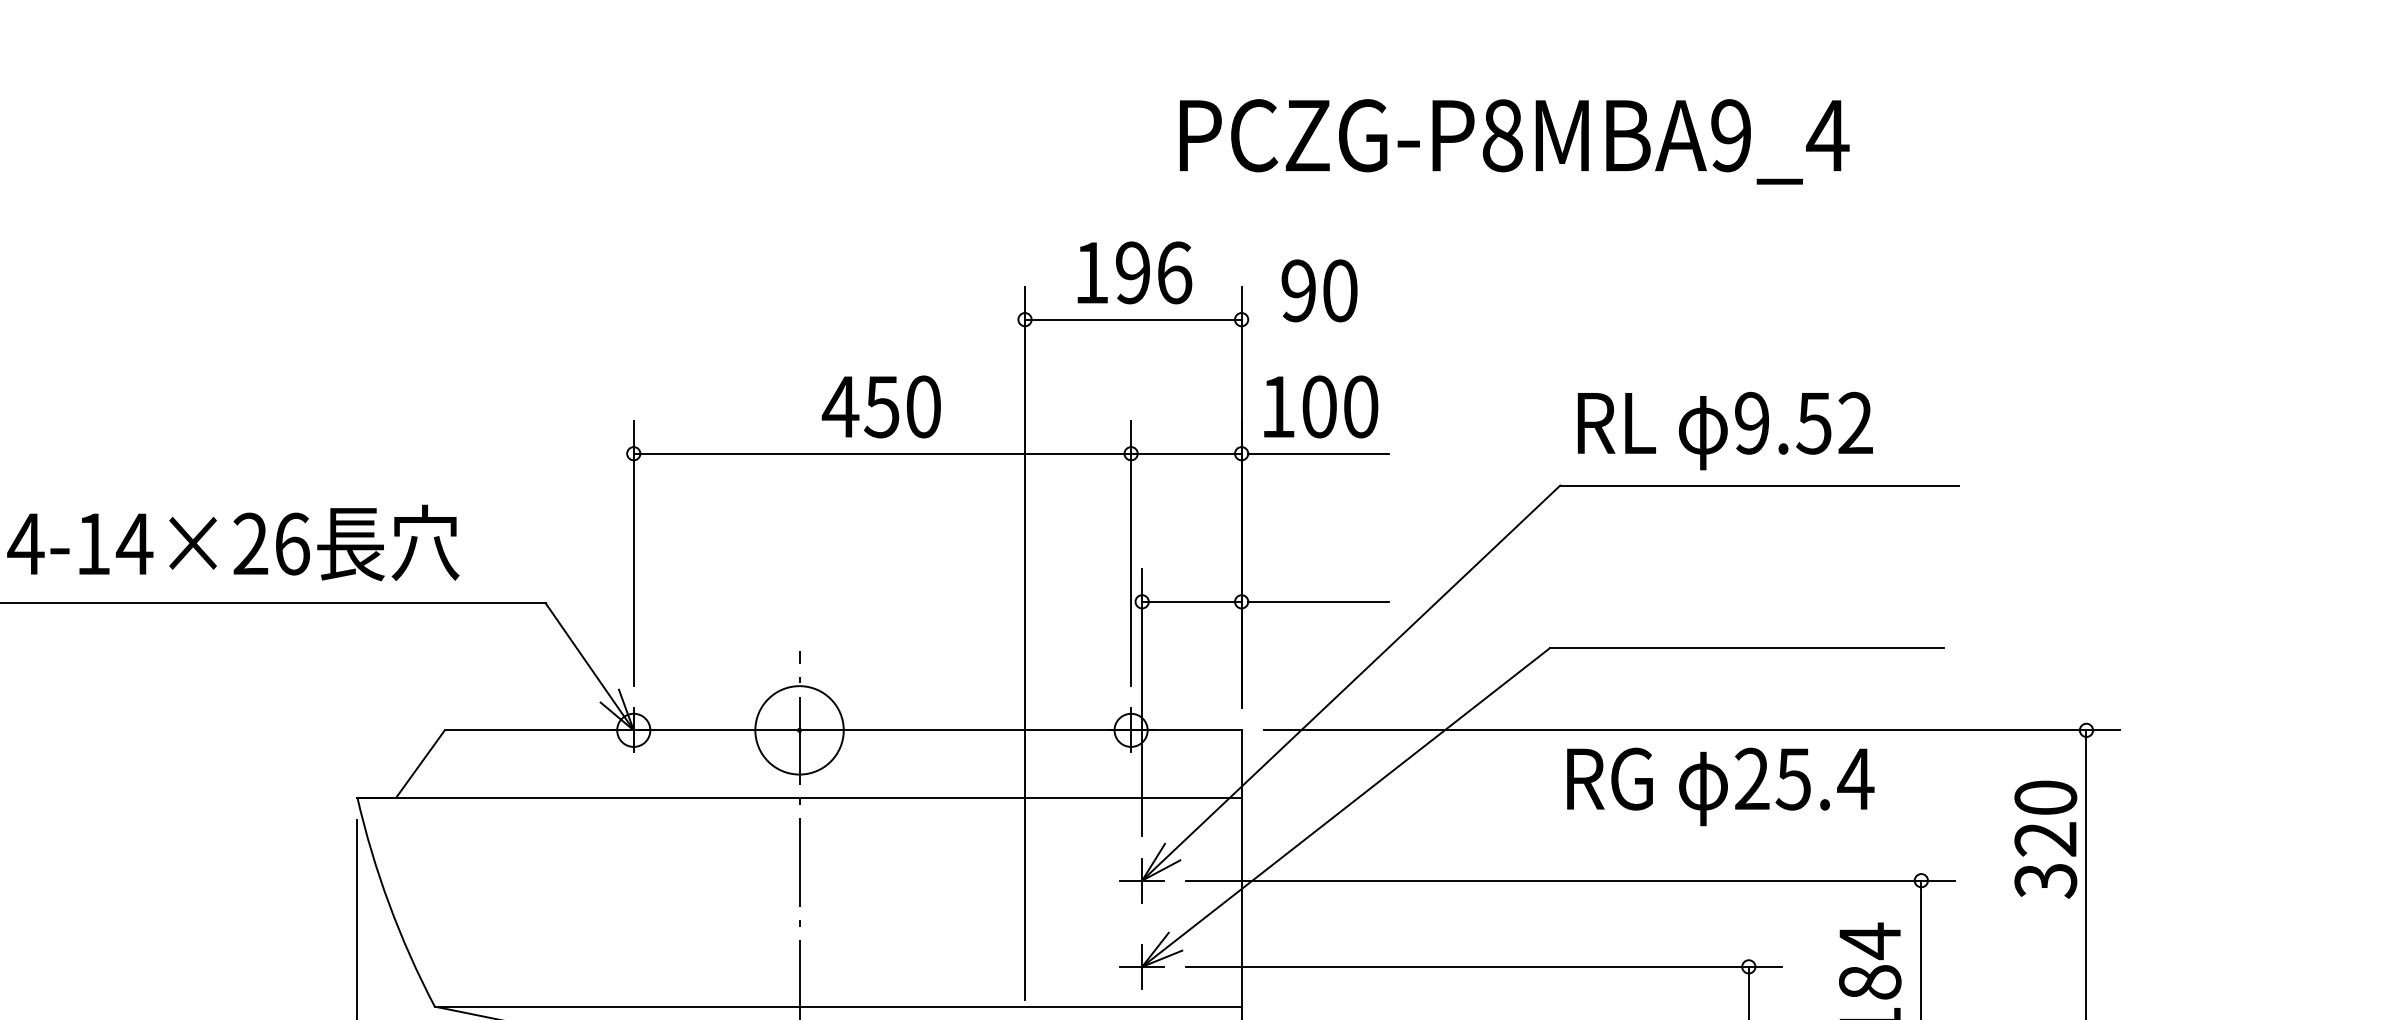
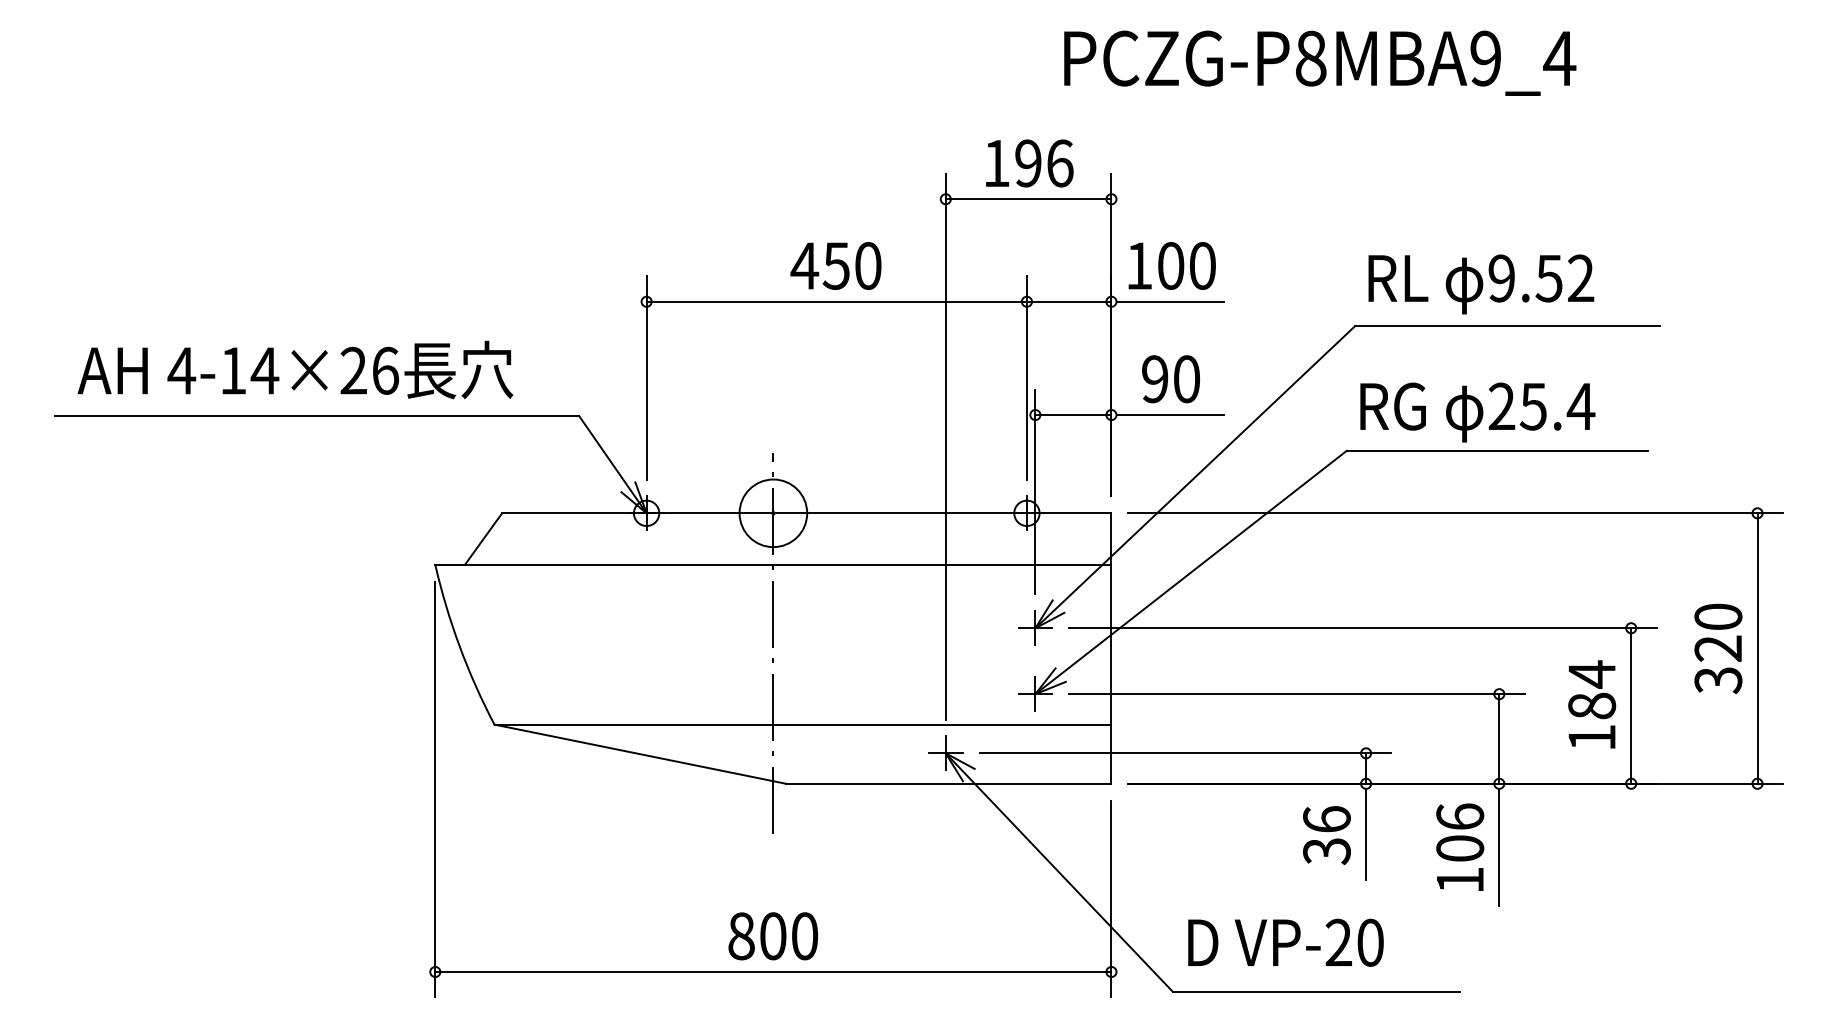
text: (1318, 291) -> (1170, 379), moved
text: (1720, 786) -> (1477, 412), moved
text: (2045, 839) -> (1718, 648), moved

